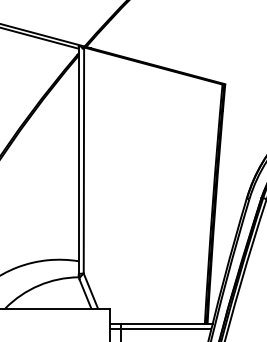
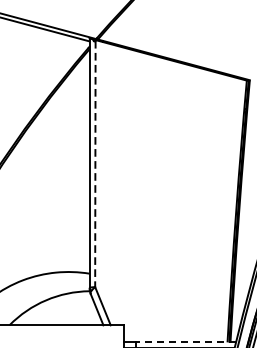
line: (83, 160) -> (94, 163), solid -> dashed
line: (167, 324) -> (186, 342), solid -> dashed

